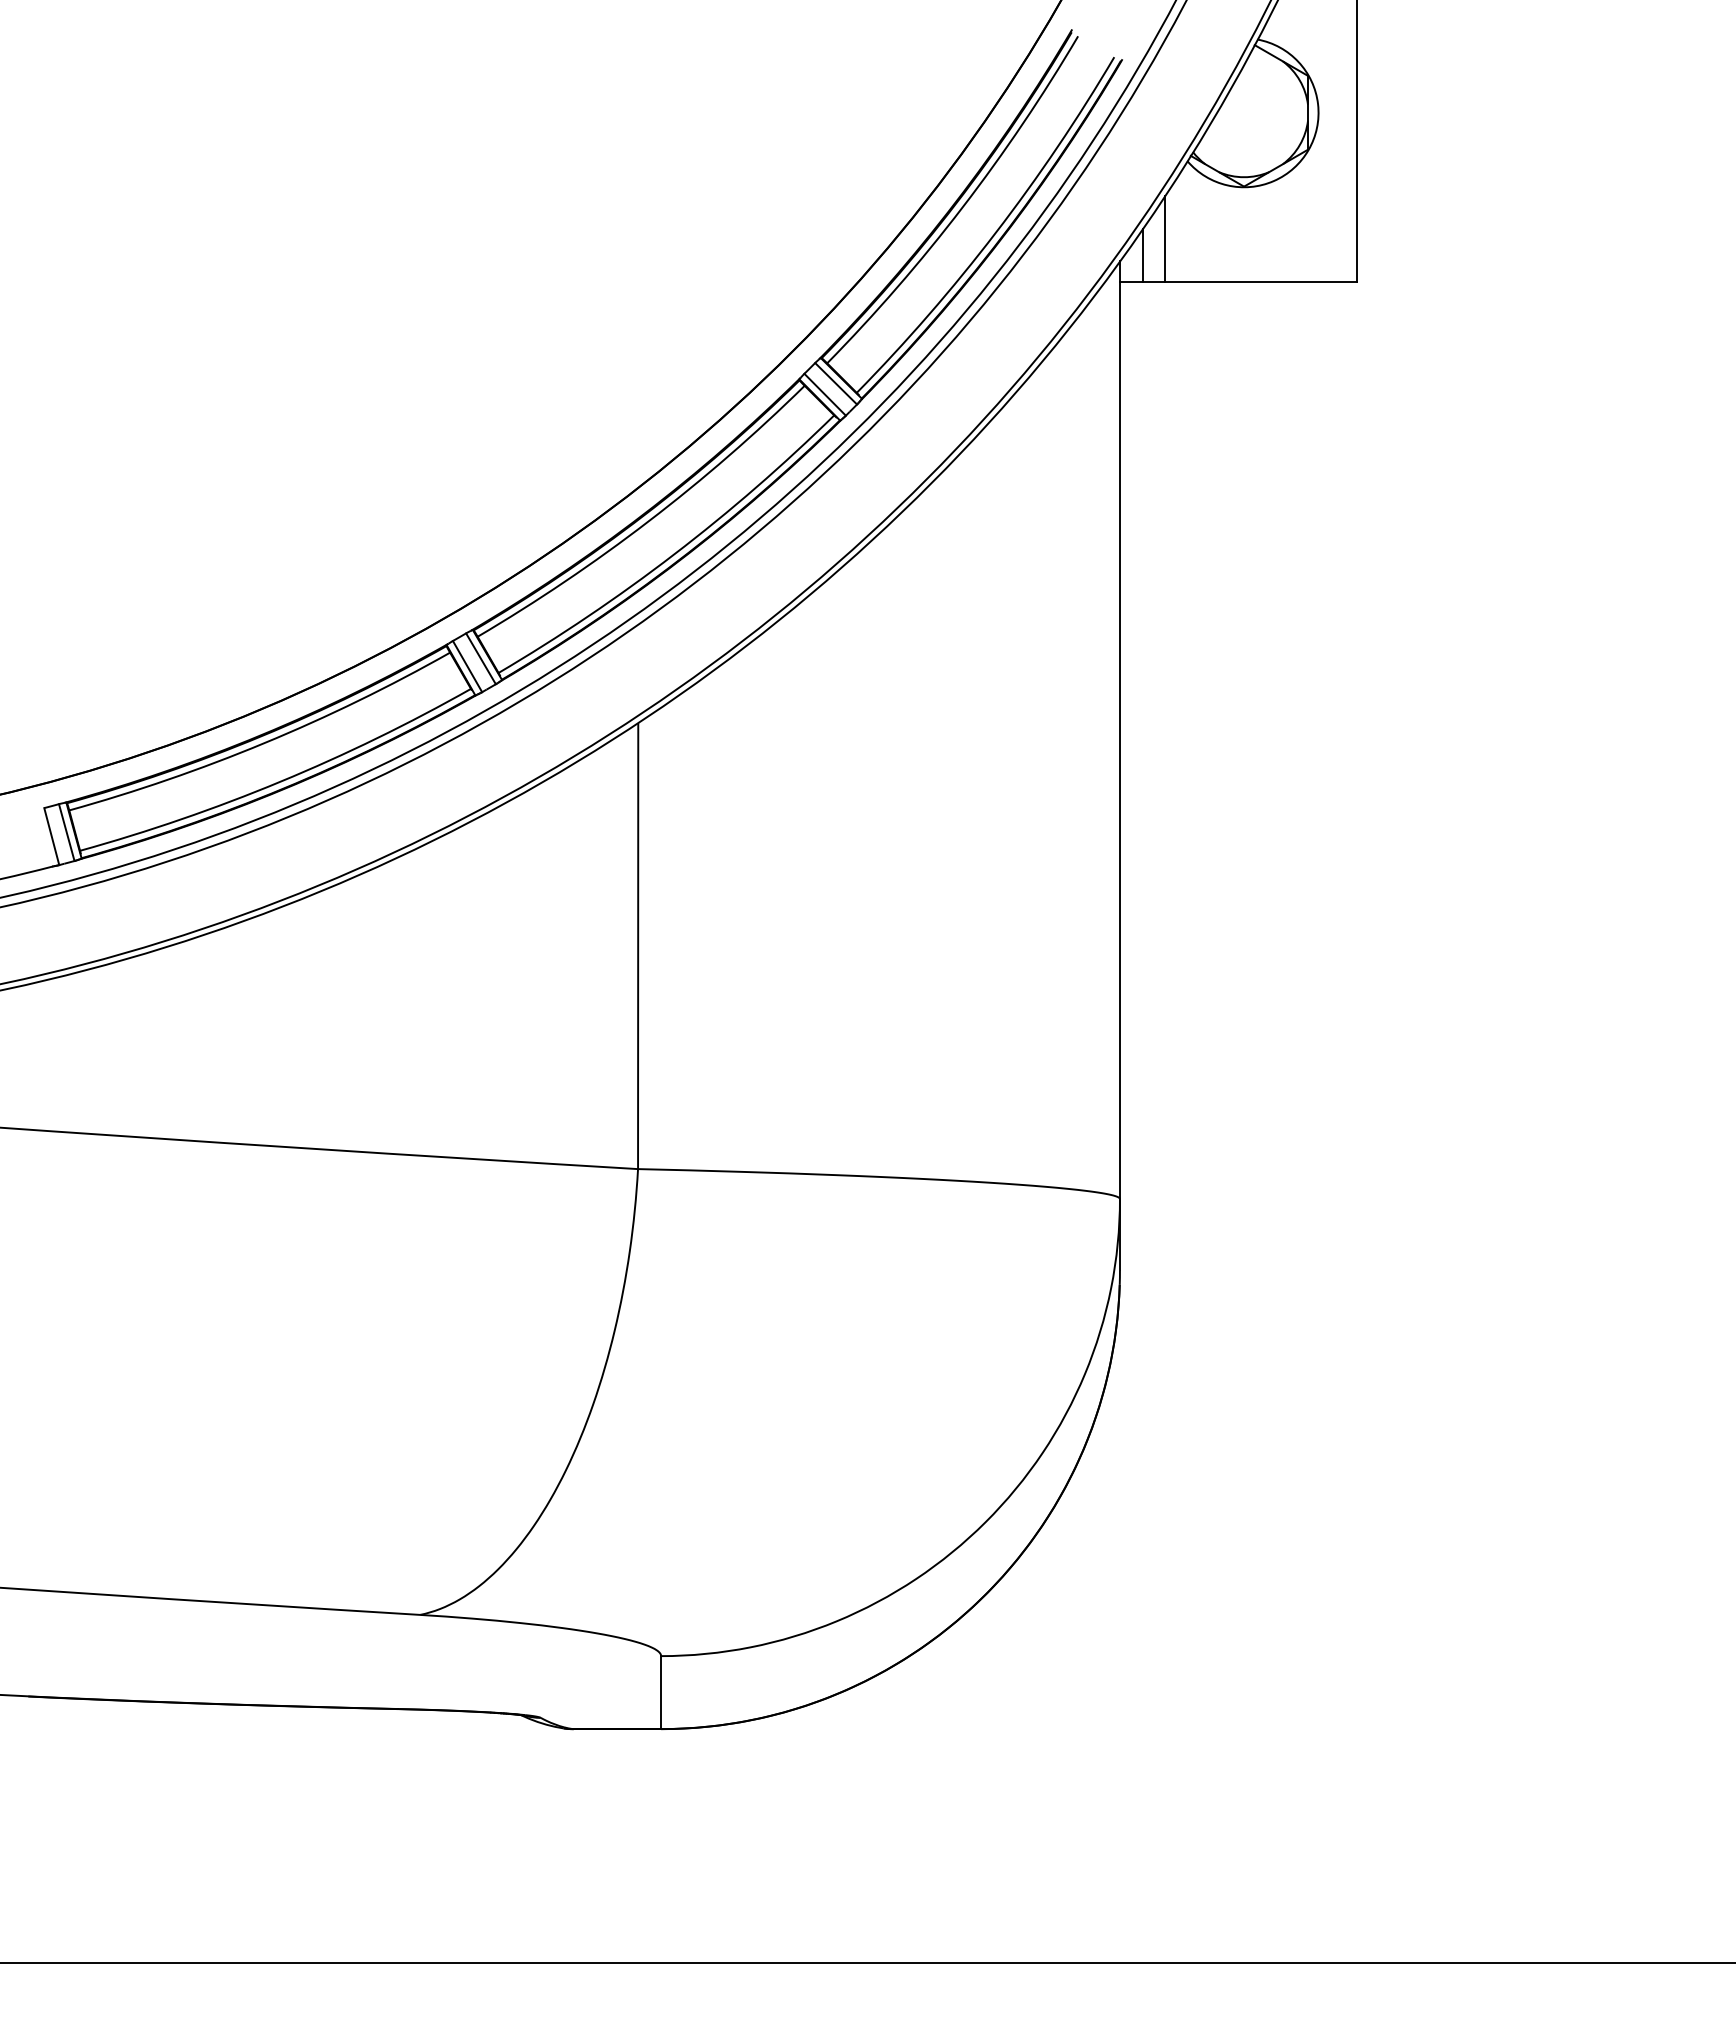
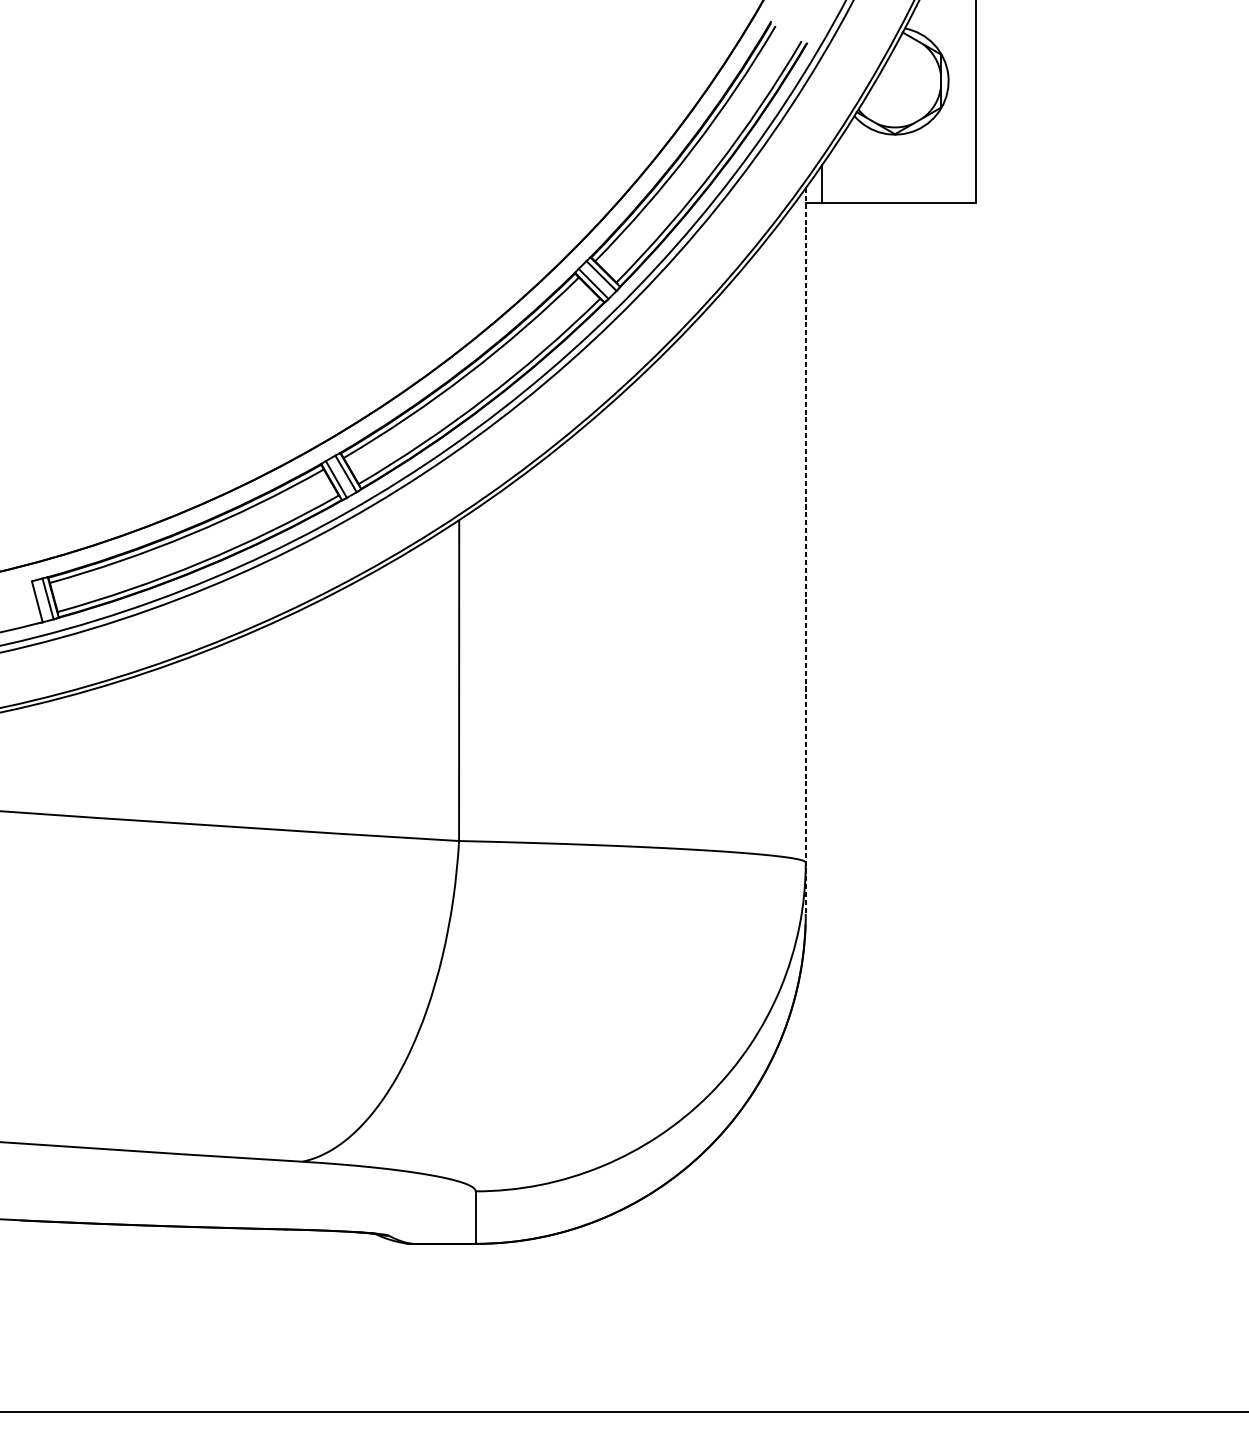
line: (1165, 238) -> (838, 171), removed
line: (1119, 766) -> (805, 551), solid -> dashed

